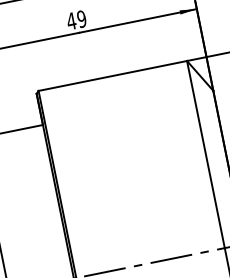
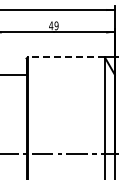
line: (113, 76) -> (66, 57), solid -> dashed

